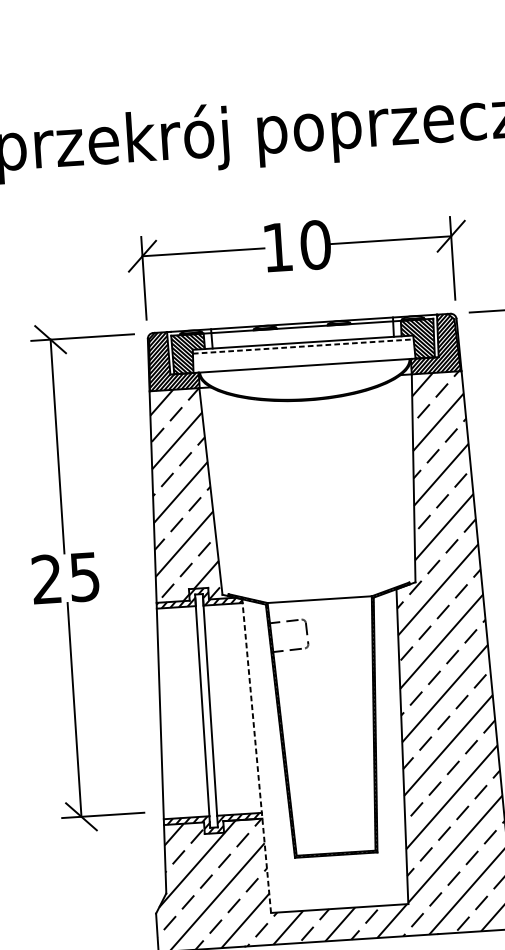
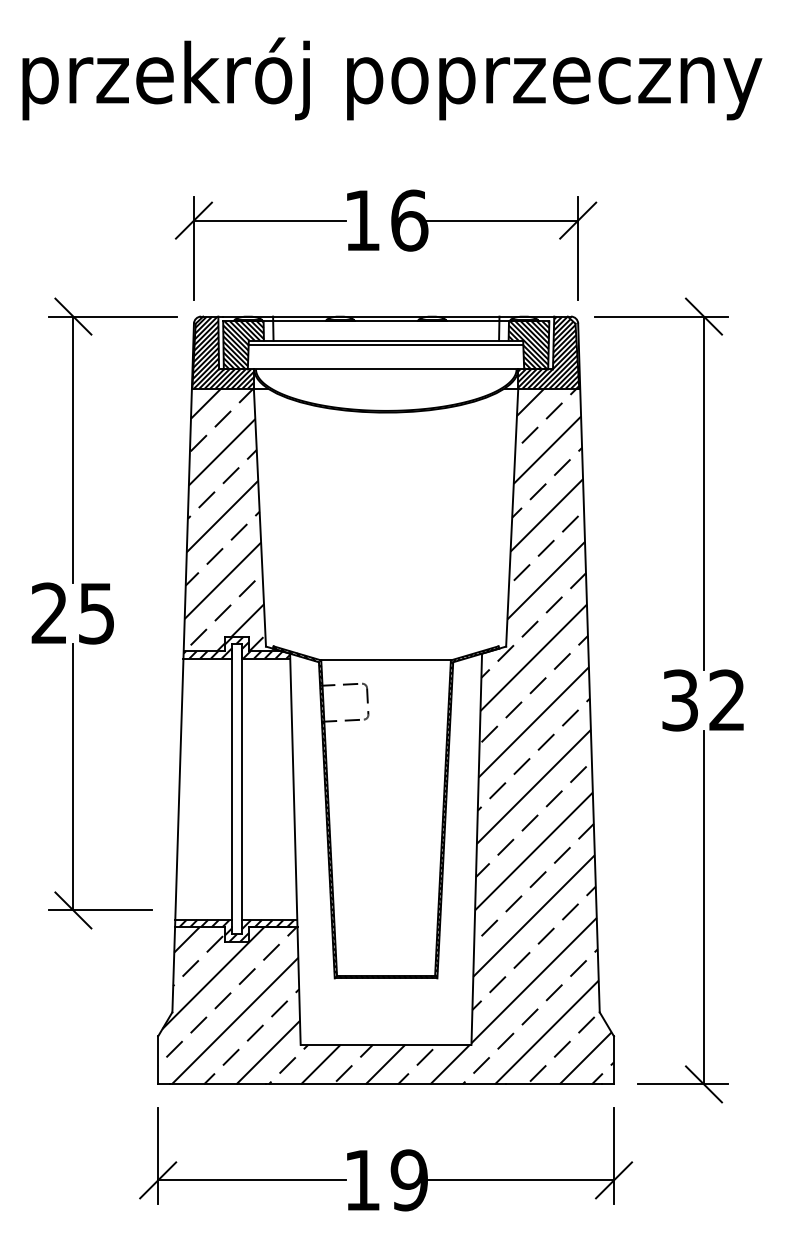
text: (315, 244) -> (409, 220), 10 -> 16
line: (303, 346) -> (386, 345), dashed -> solid
line: (256, 756) -> (295, 849), dashed -> solid

